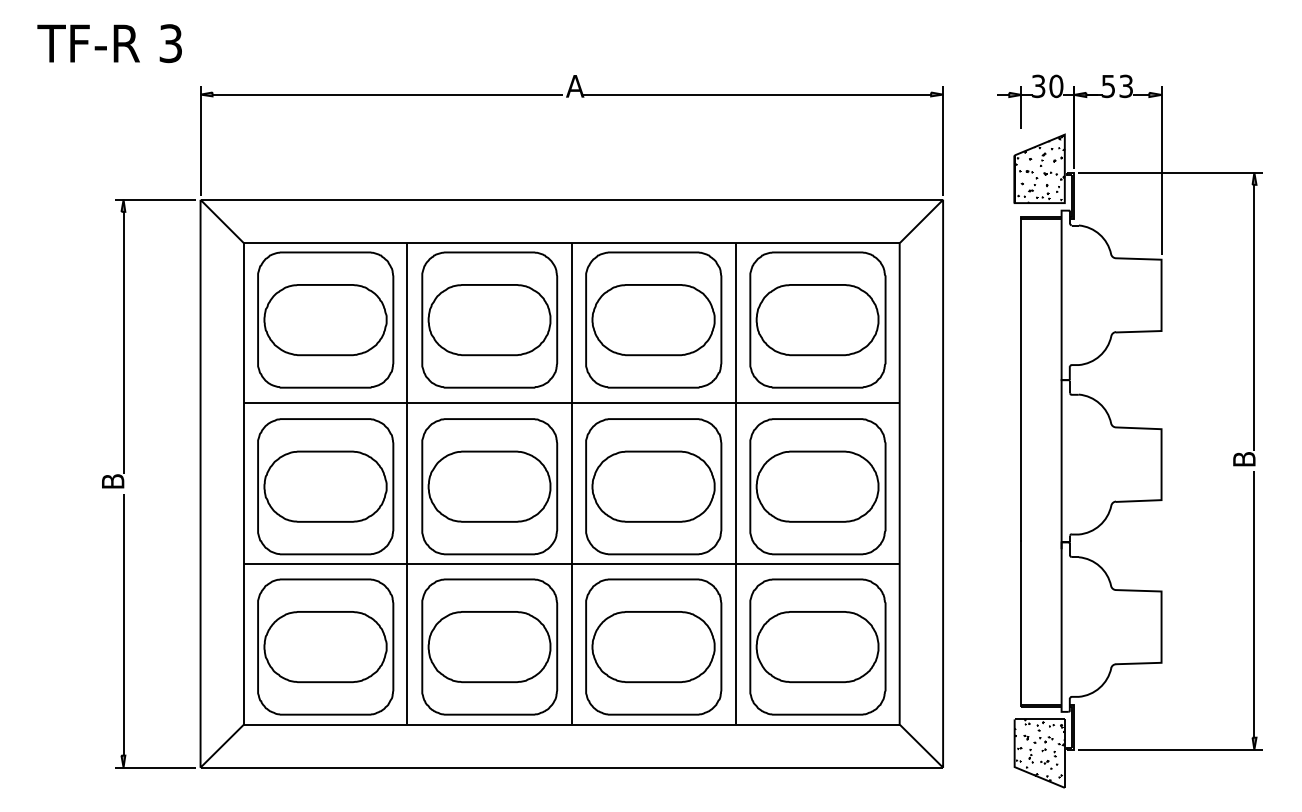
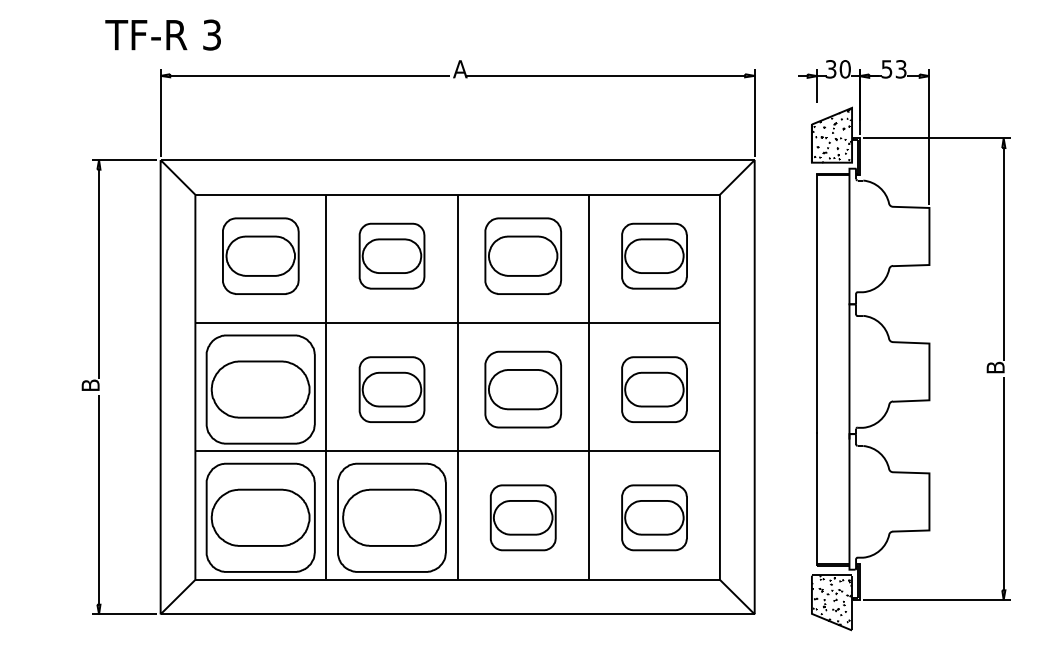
text: (109, 43) -> (162, 34), moved
part: (325, 319) -> (260, 255), size x0.7
part: (489, 319) -> (391, 255), size x0.6
part: (653, 319) -> (523, 255), size x0.7
part: (817, 319) -> (654, 255), size x0.6
part: (489, 486) -> (391, 389), size x0.6
part: (653, 486) -> (523, 389), size x0.7
part: (817, 486) -> (654, 389), size x0.6
part: (653, 646) -> (523, 517), size x0.6
part: (817, 646) -> (654, 517), size x0.6

